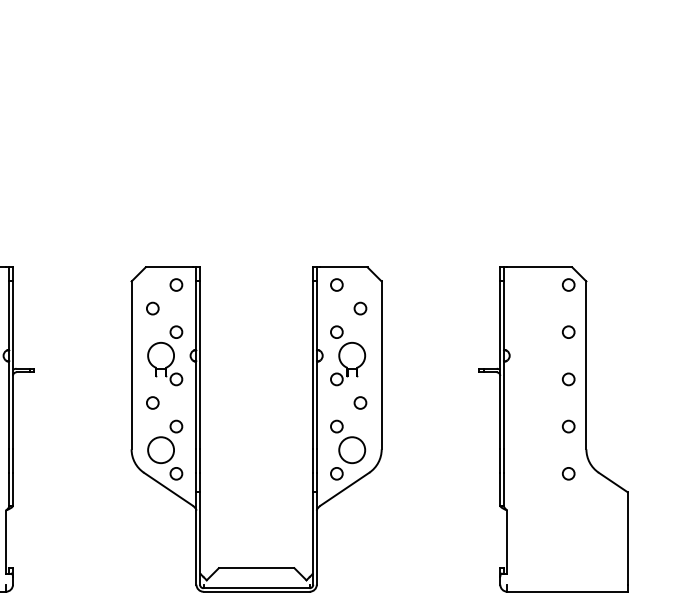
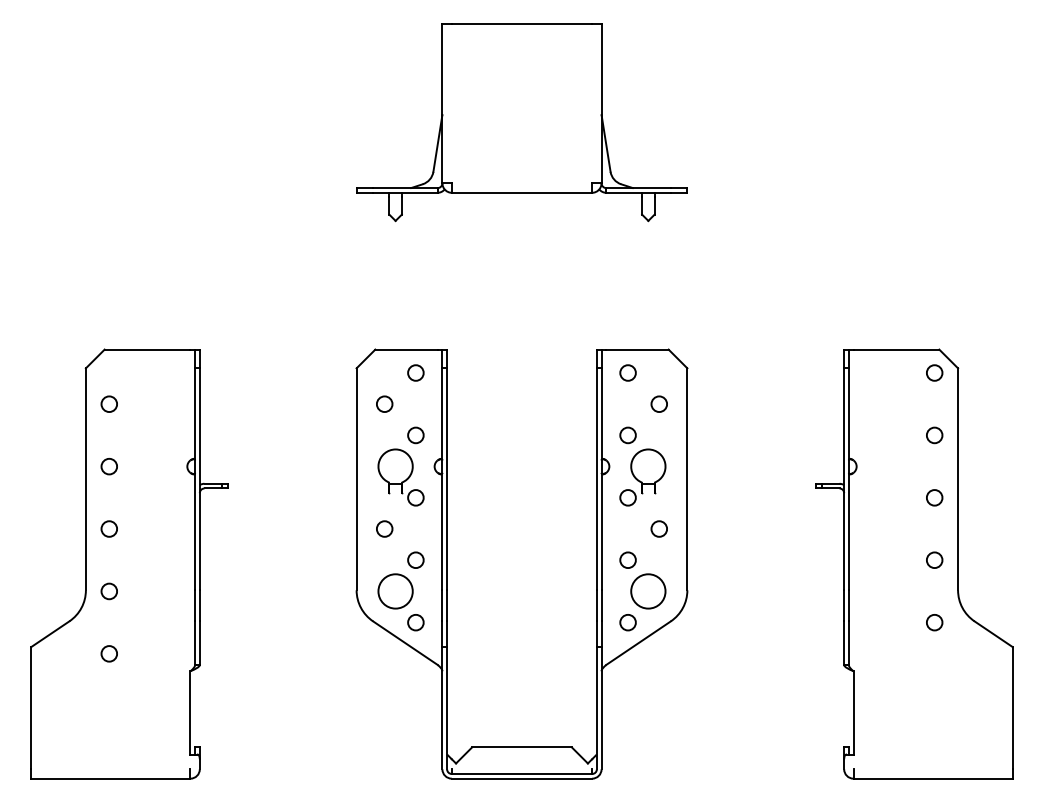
part: (256, 95) -> (521, 122), added

